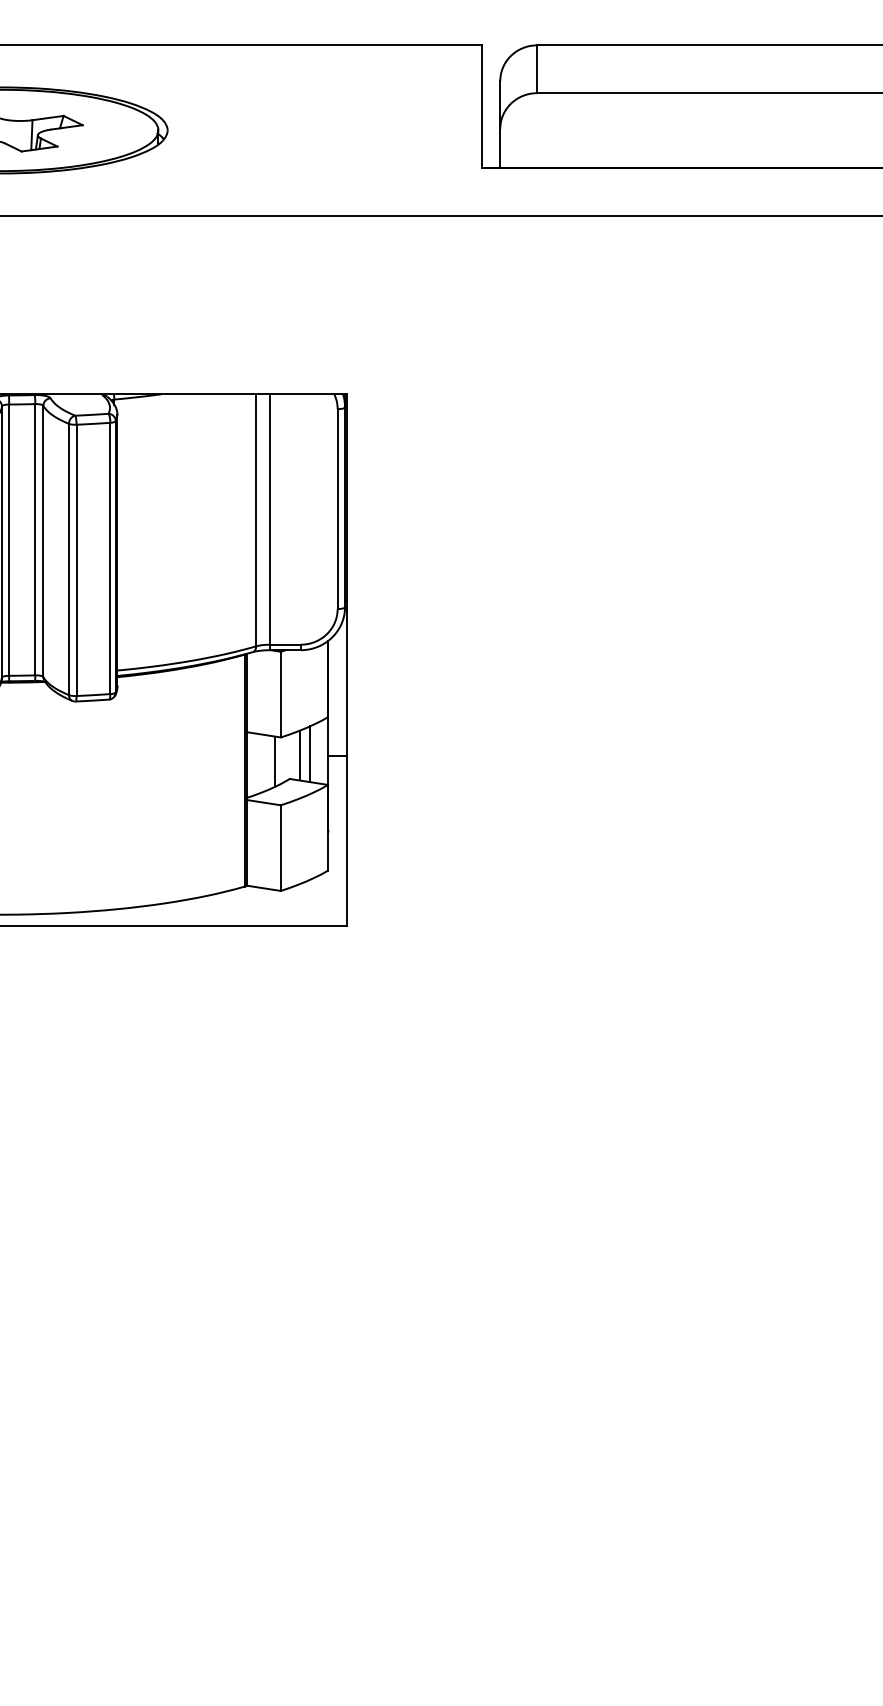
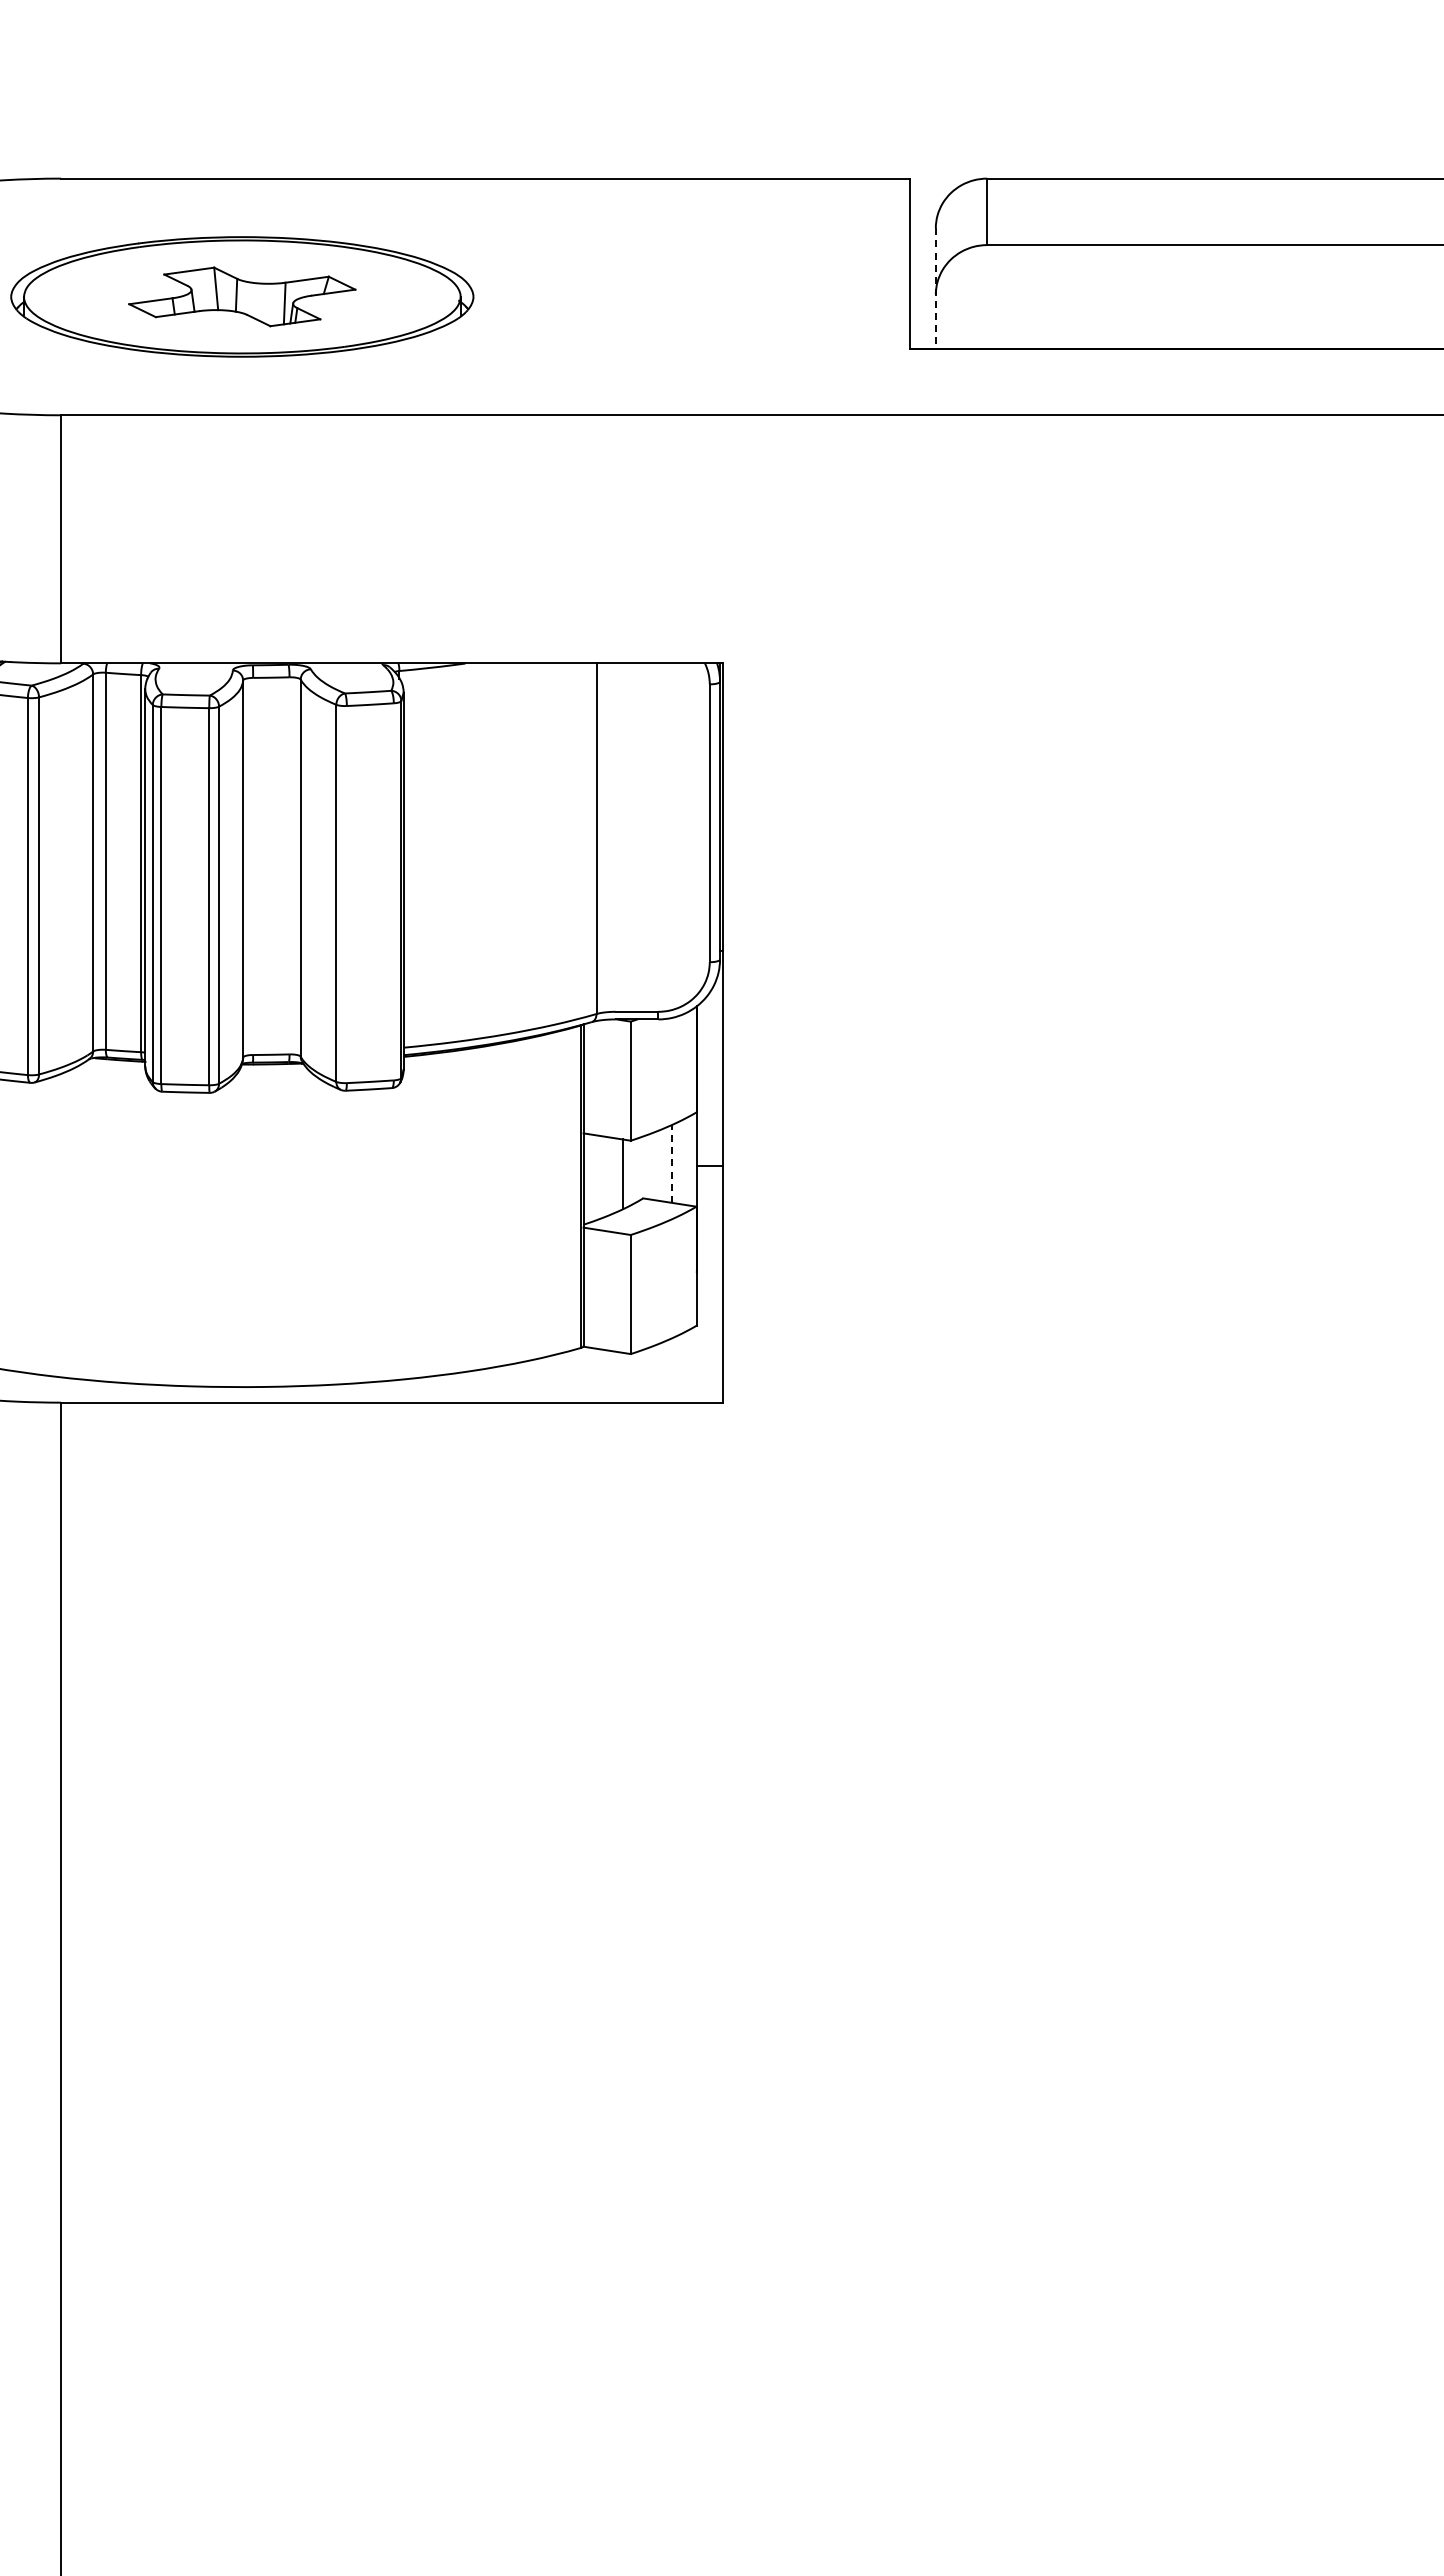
line: (500, 125) -> (935, 289), solid -> dashed
line: (269, 522) -> (615, 841), removed
line: (35, 539) -> (289, 865), removed
line: (9, 540) -> (253, 866), removed
line: (110, 558) -> (393, 891), removed
line: (76, 560) -> (346, 894), removed
line: (310, 753) -> (671, 1163), solid -> dashed
line: (299, 755) -> (656, 1165), removed

